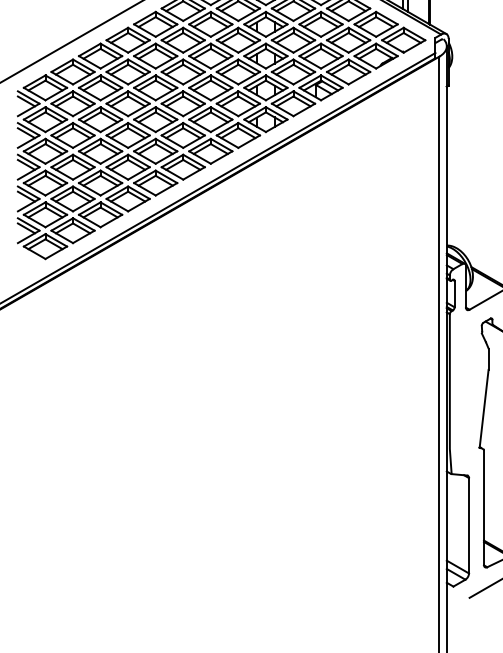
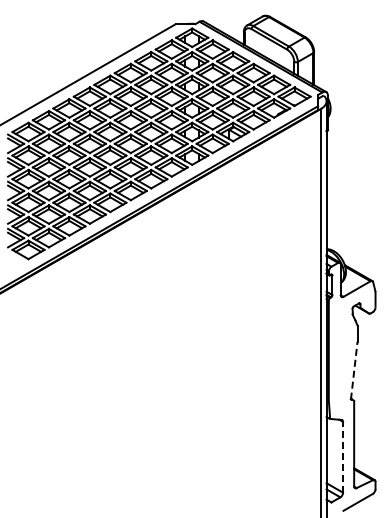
line: (484, 408) -> (354, 370), solid -> dashed
line: (469, 524) -> (343, 456), solid -> dashed

